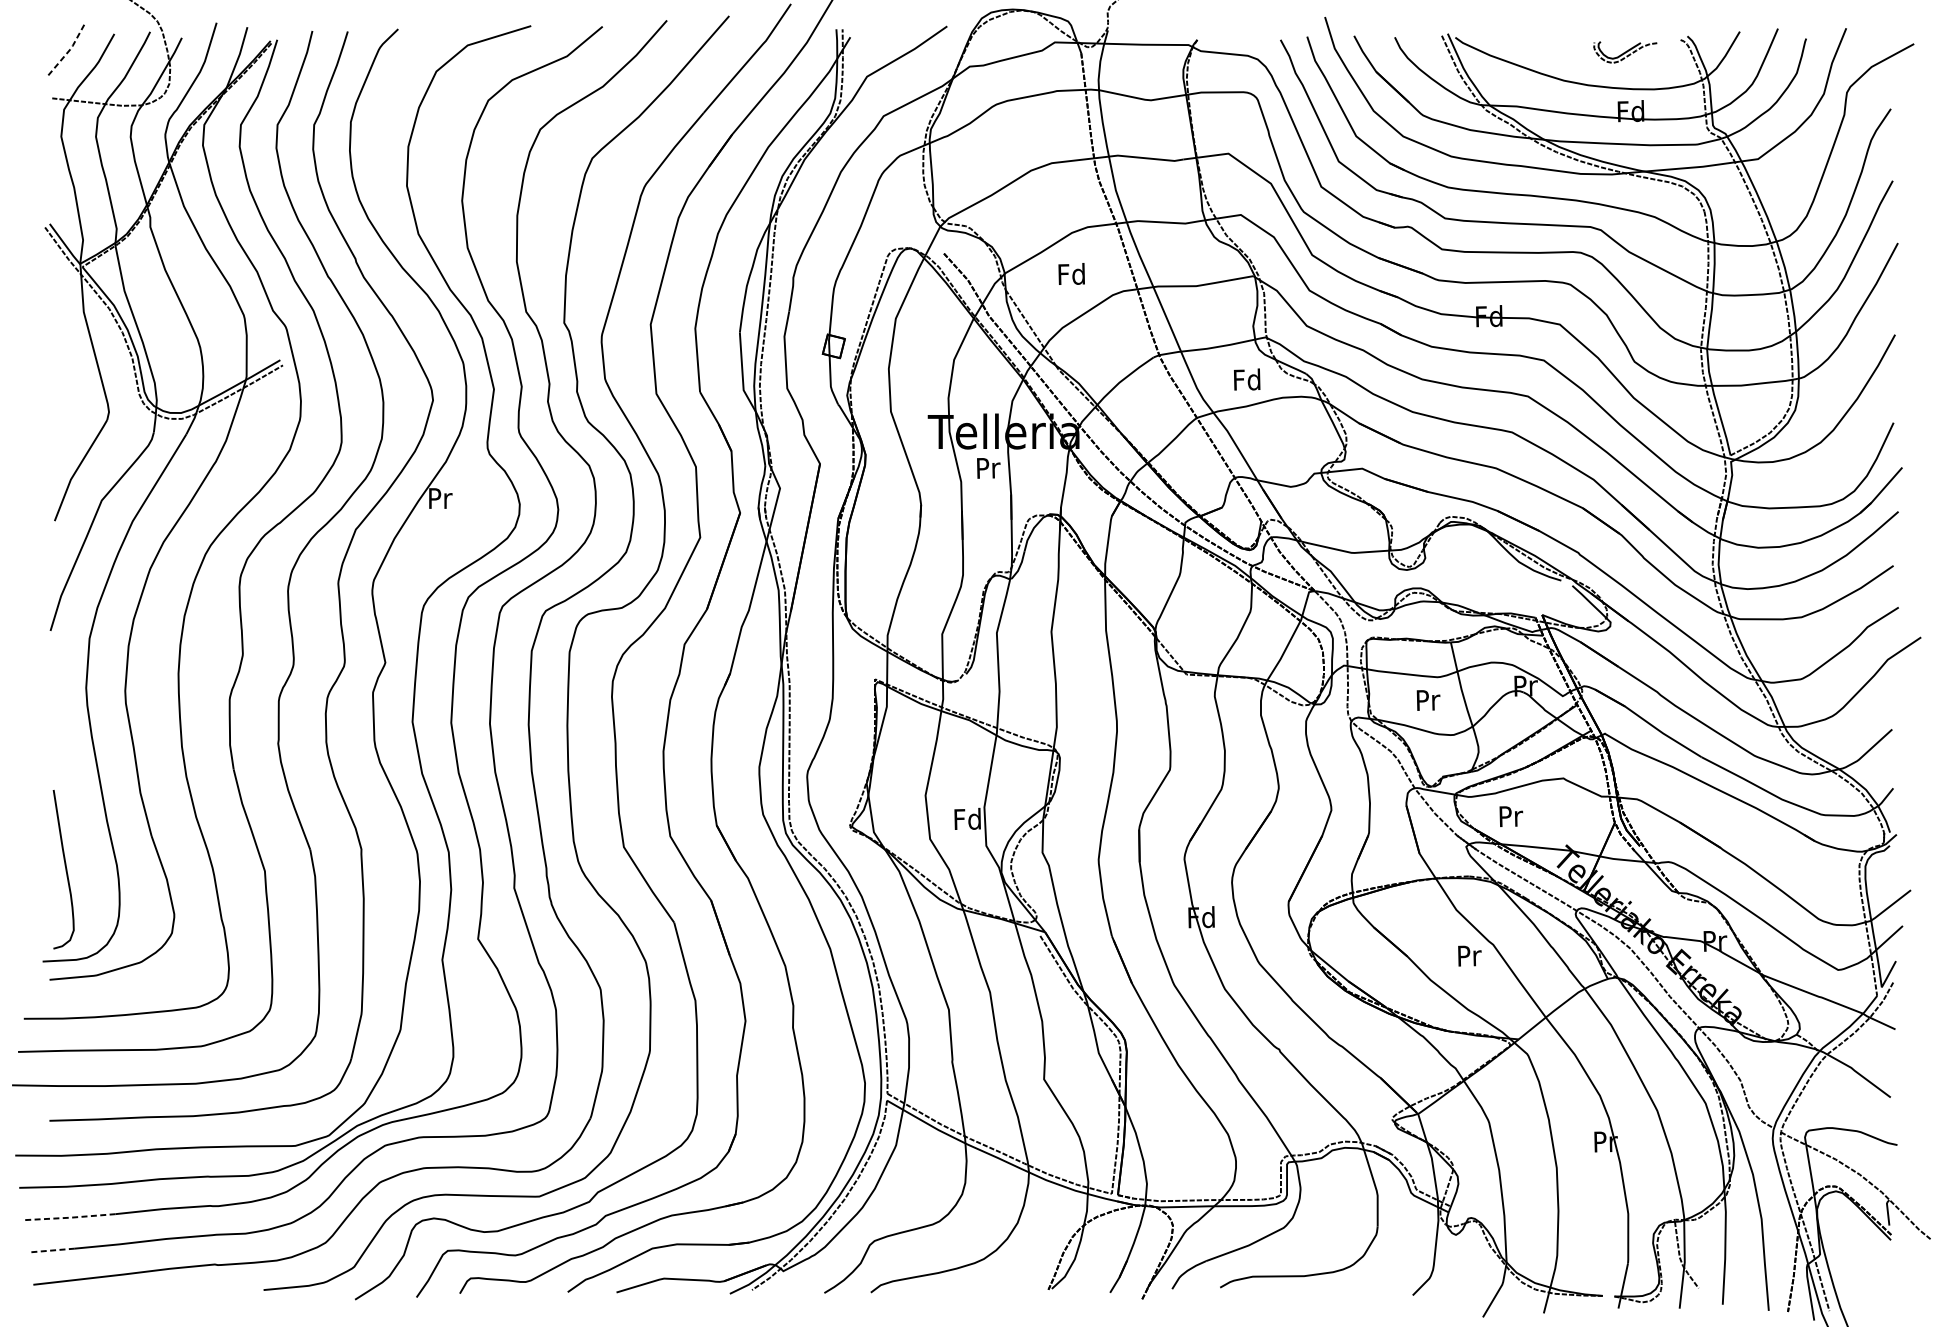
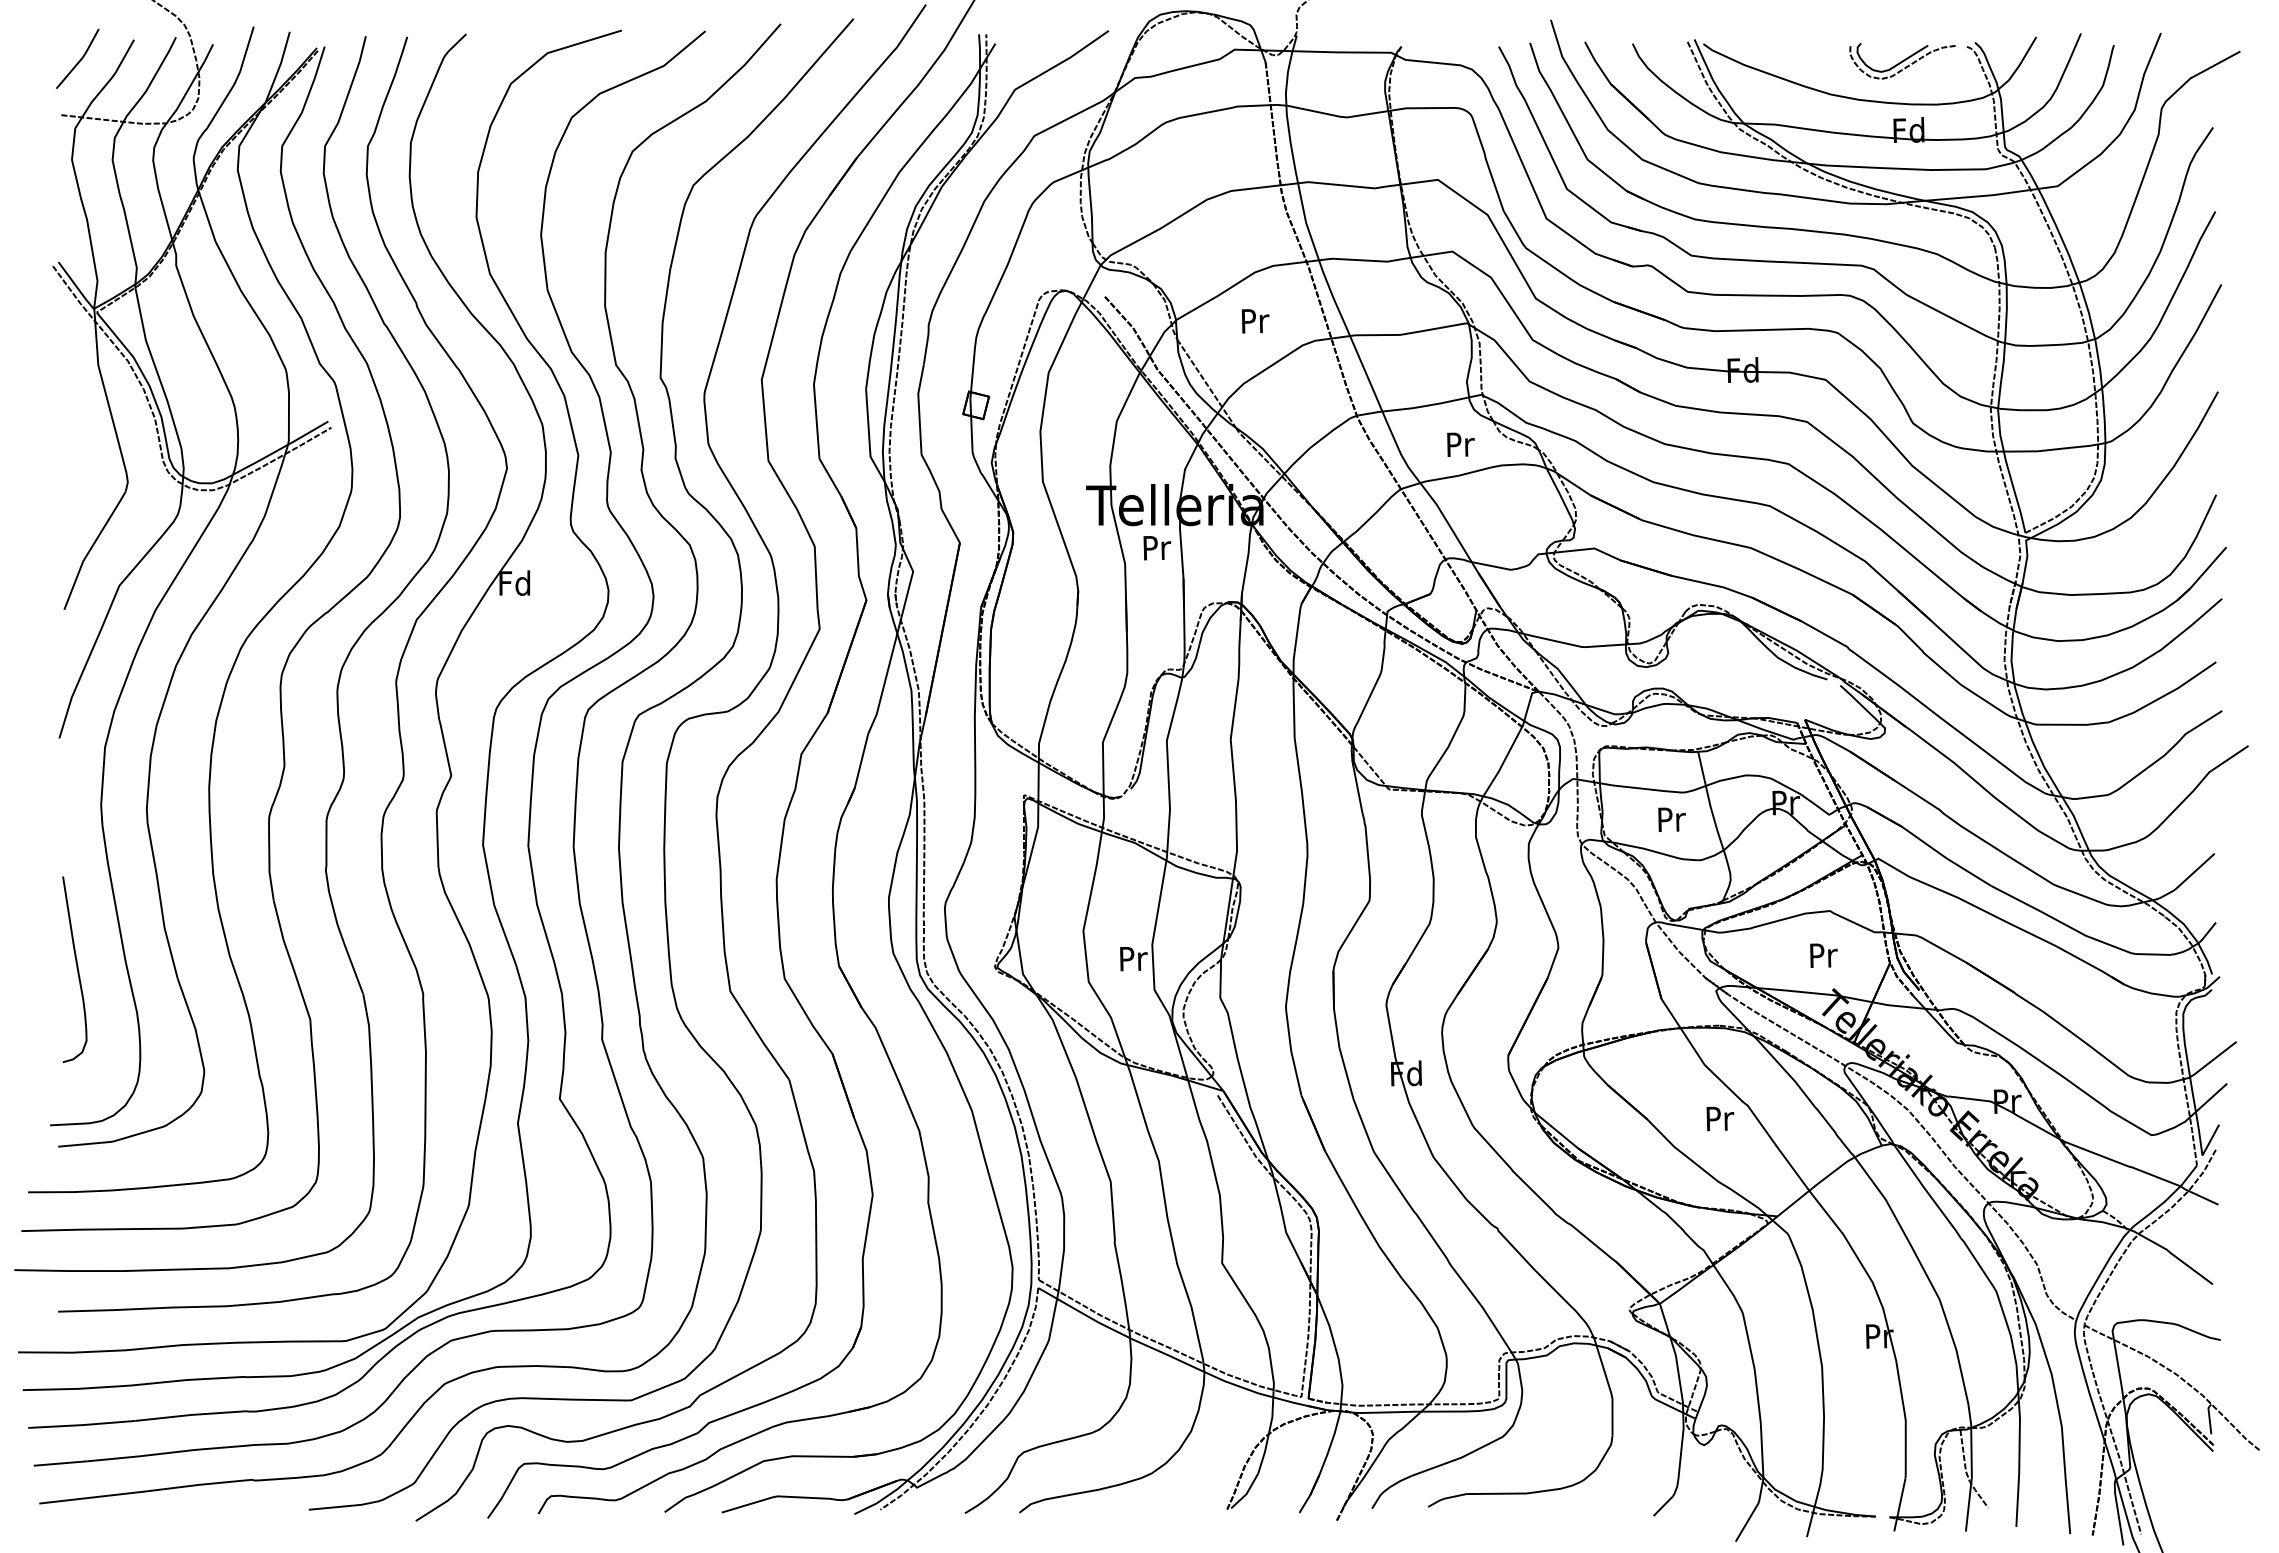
line: (69, 50) -> (81, 59), dashed -> solid
part: (1625, 52) -> (1902, 61), size x1.43
text: (1071, 273) -> (1254, 320), Fd -> Pr
text: (1246, 379) -> (1459, 444), Fd -> Pr
text: (439, 497) -> (514, 582), Pr -> Fd
text: (1510, 816) -> (1823, 955), moved
text: (967, 819) -> (1132, 958), Fd -> Pr
curve: (65, 868) -> (76, 968), moved
line: (70, 1218) -> (82, 1425), dashed -> solid
line: (51, 1250) -> (60, 1463), dashed -> solid

